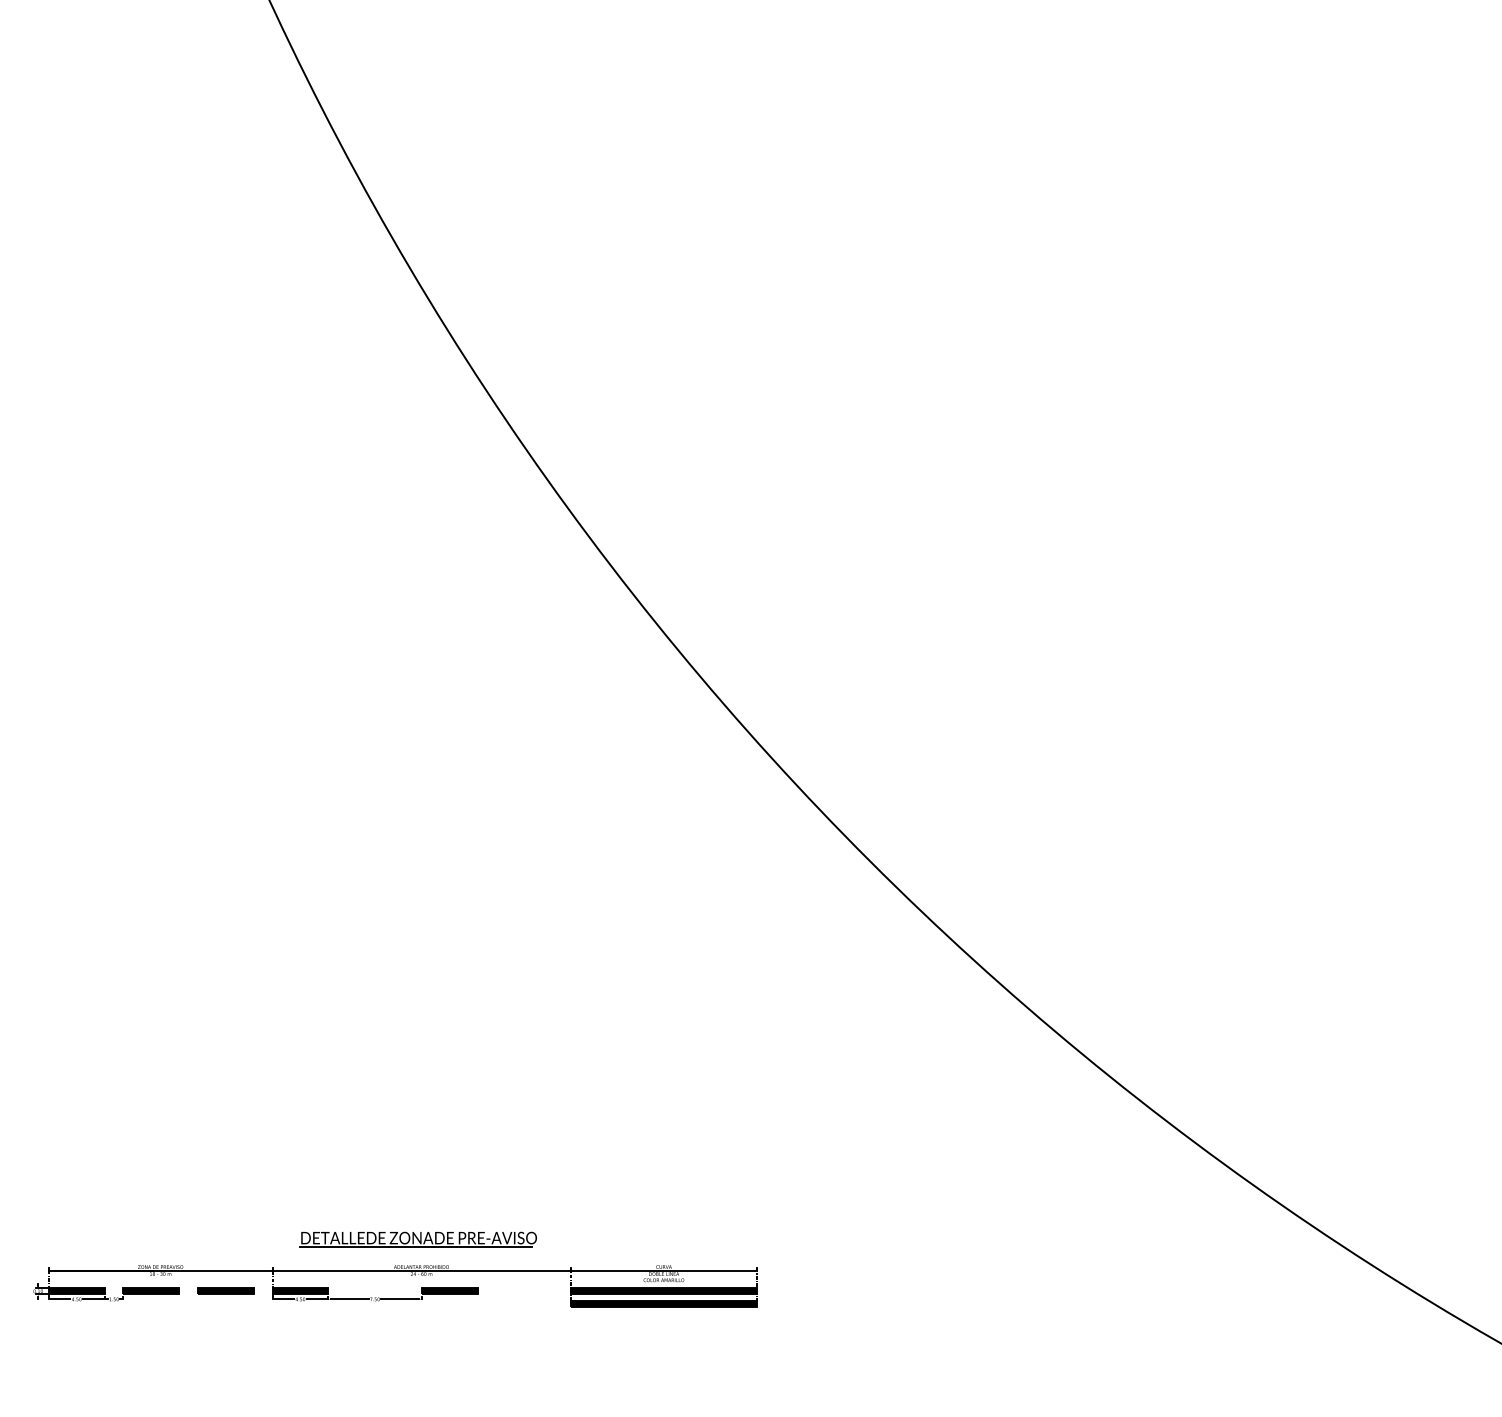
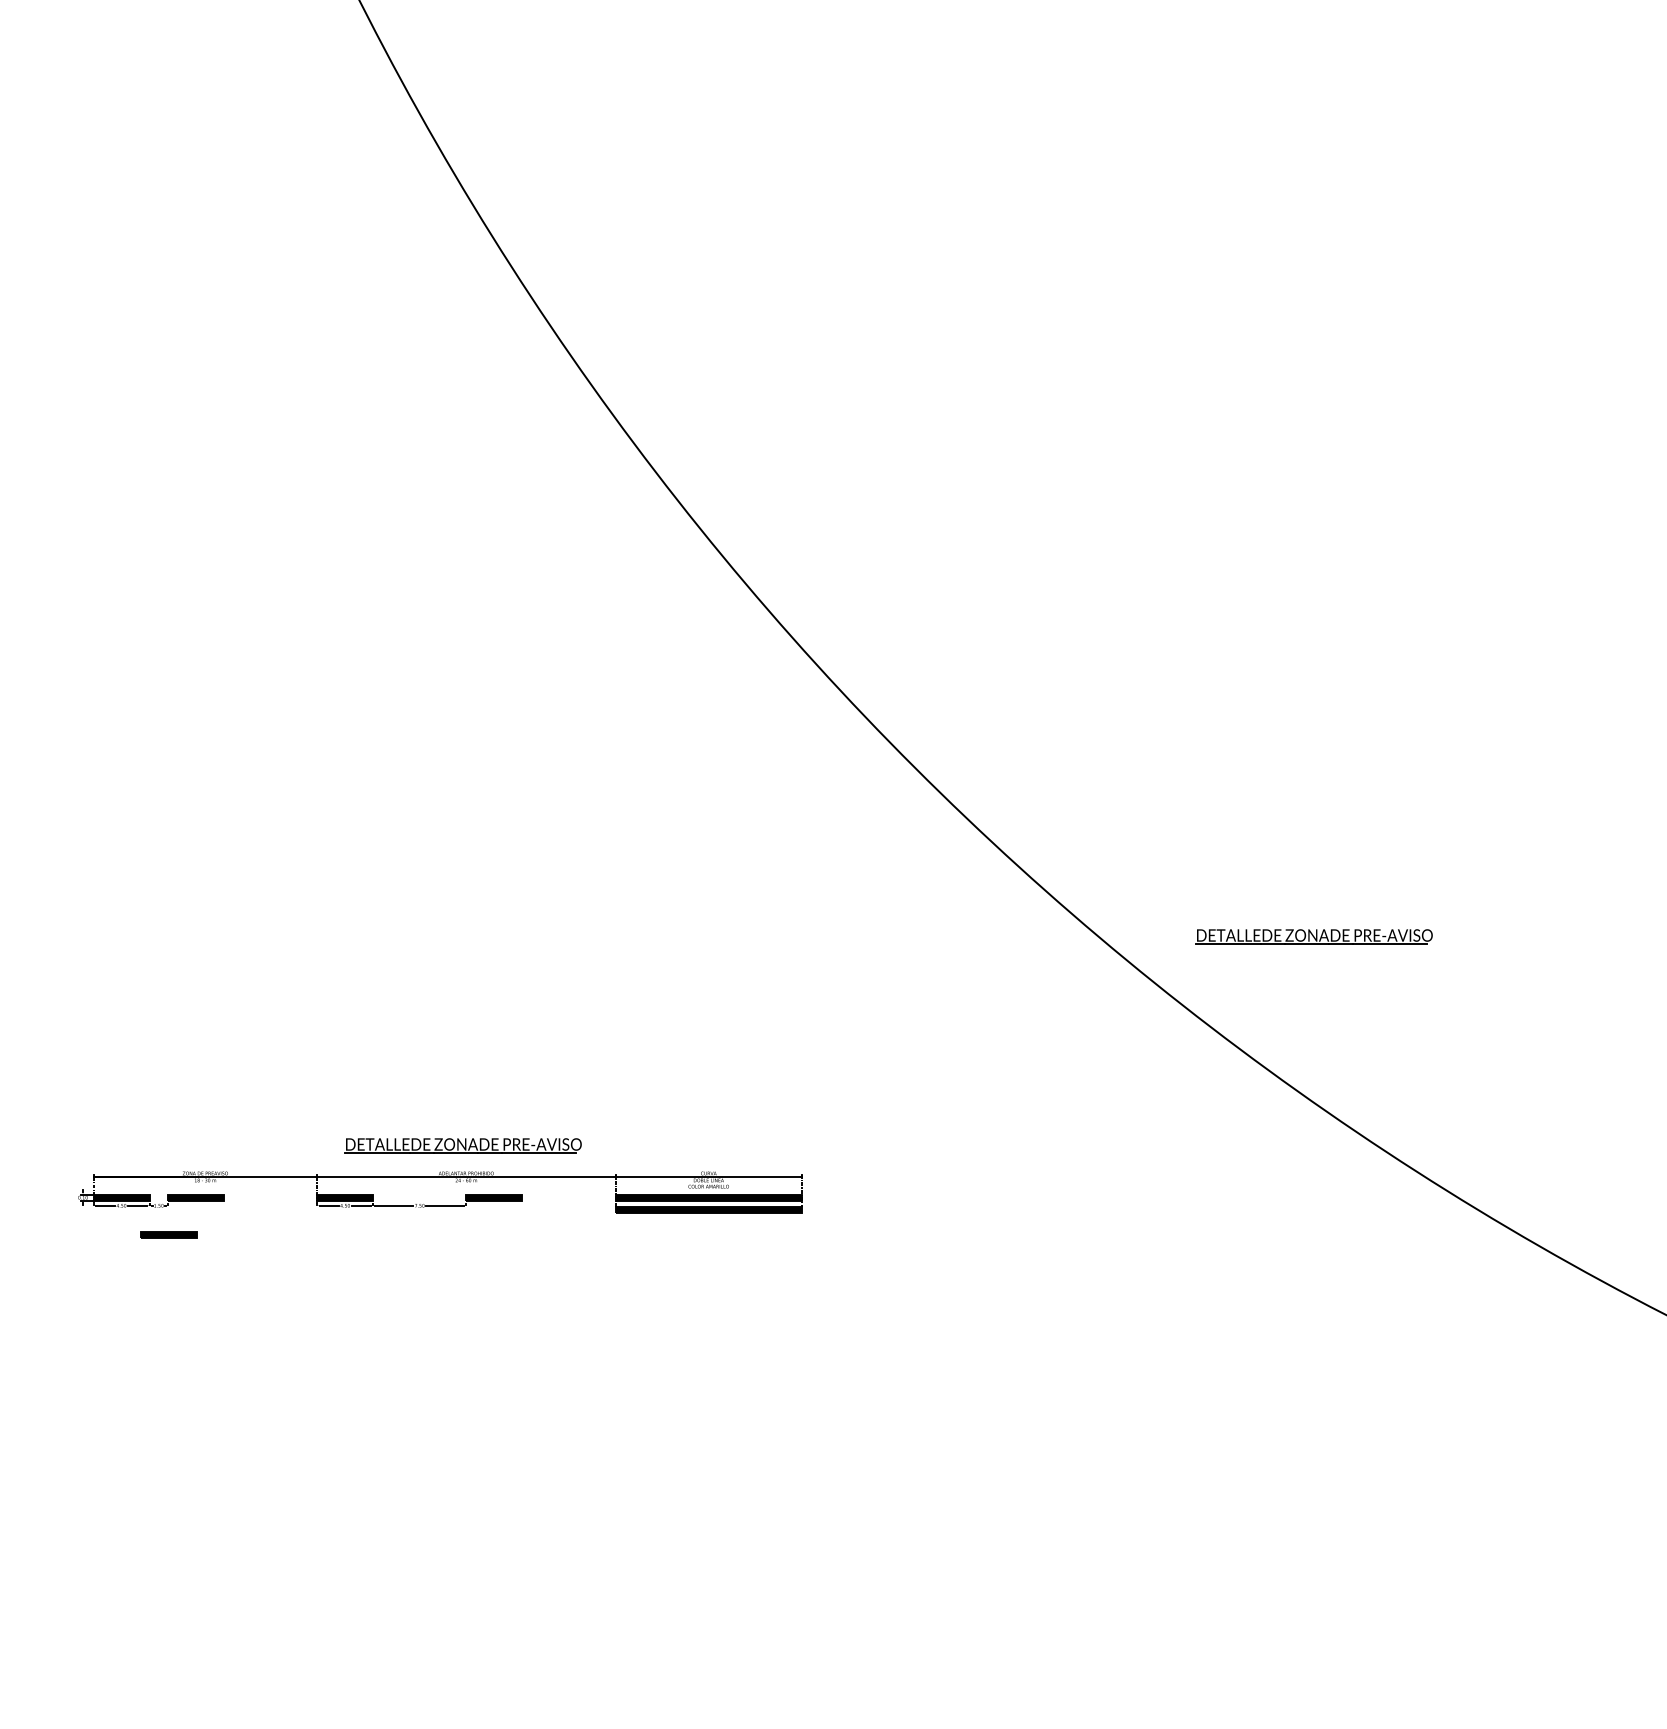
part: (1268, 1030) -> (1313, 936), added
part: (225, 1291) -> (168, 1234), moved

